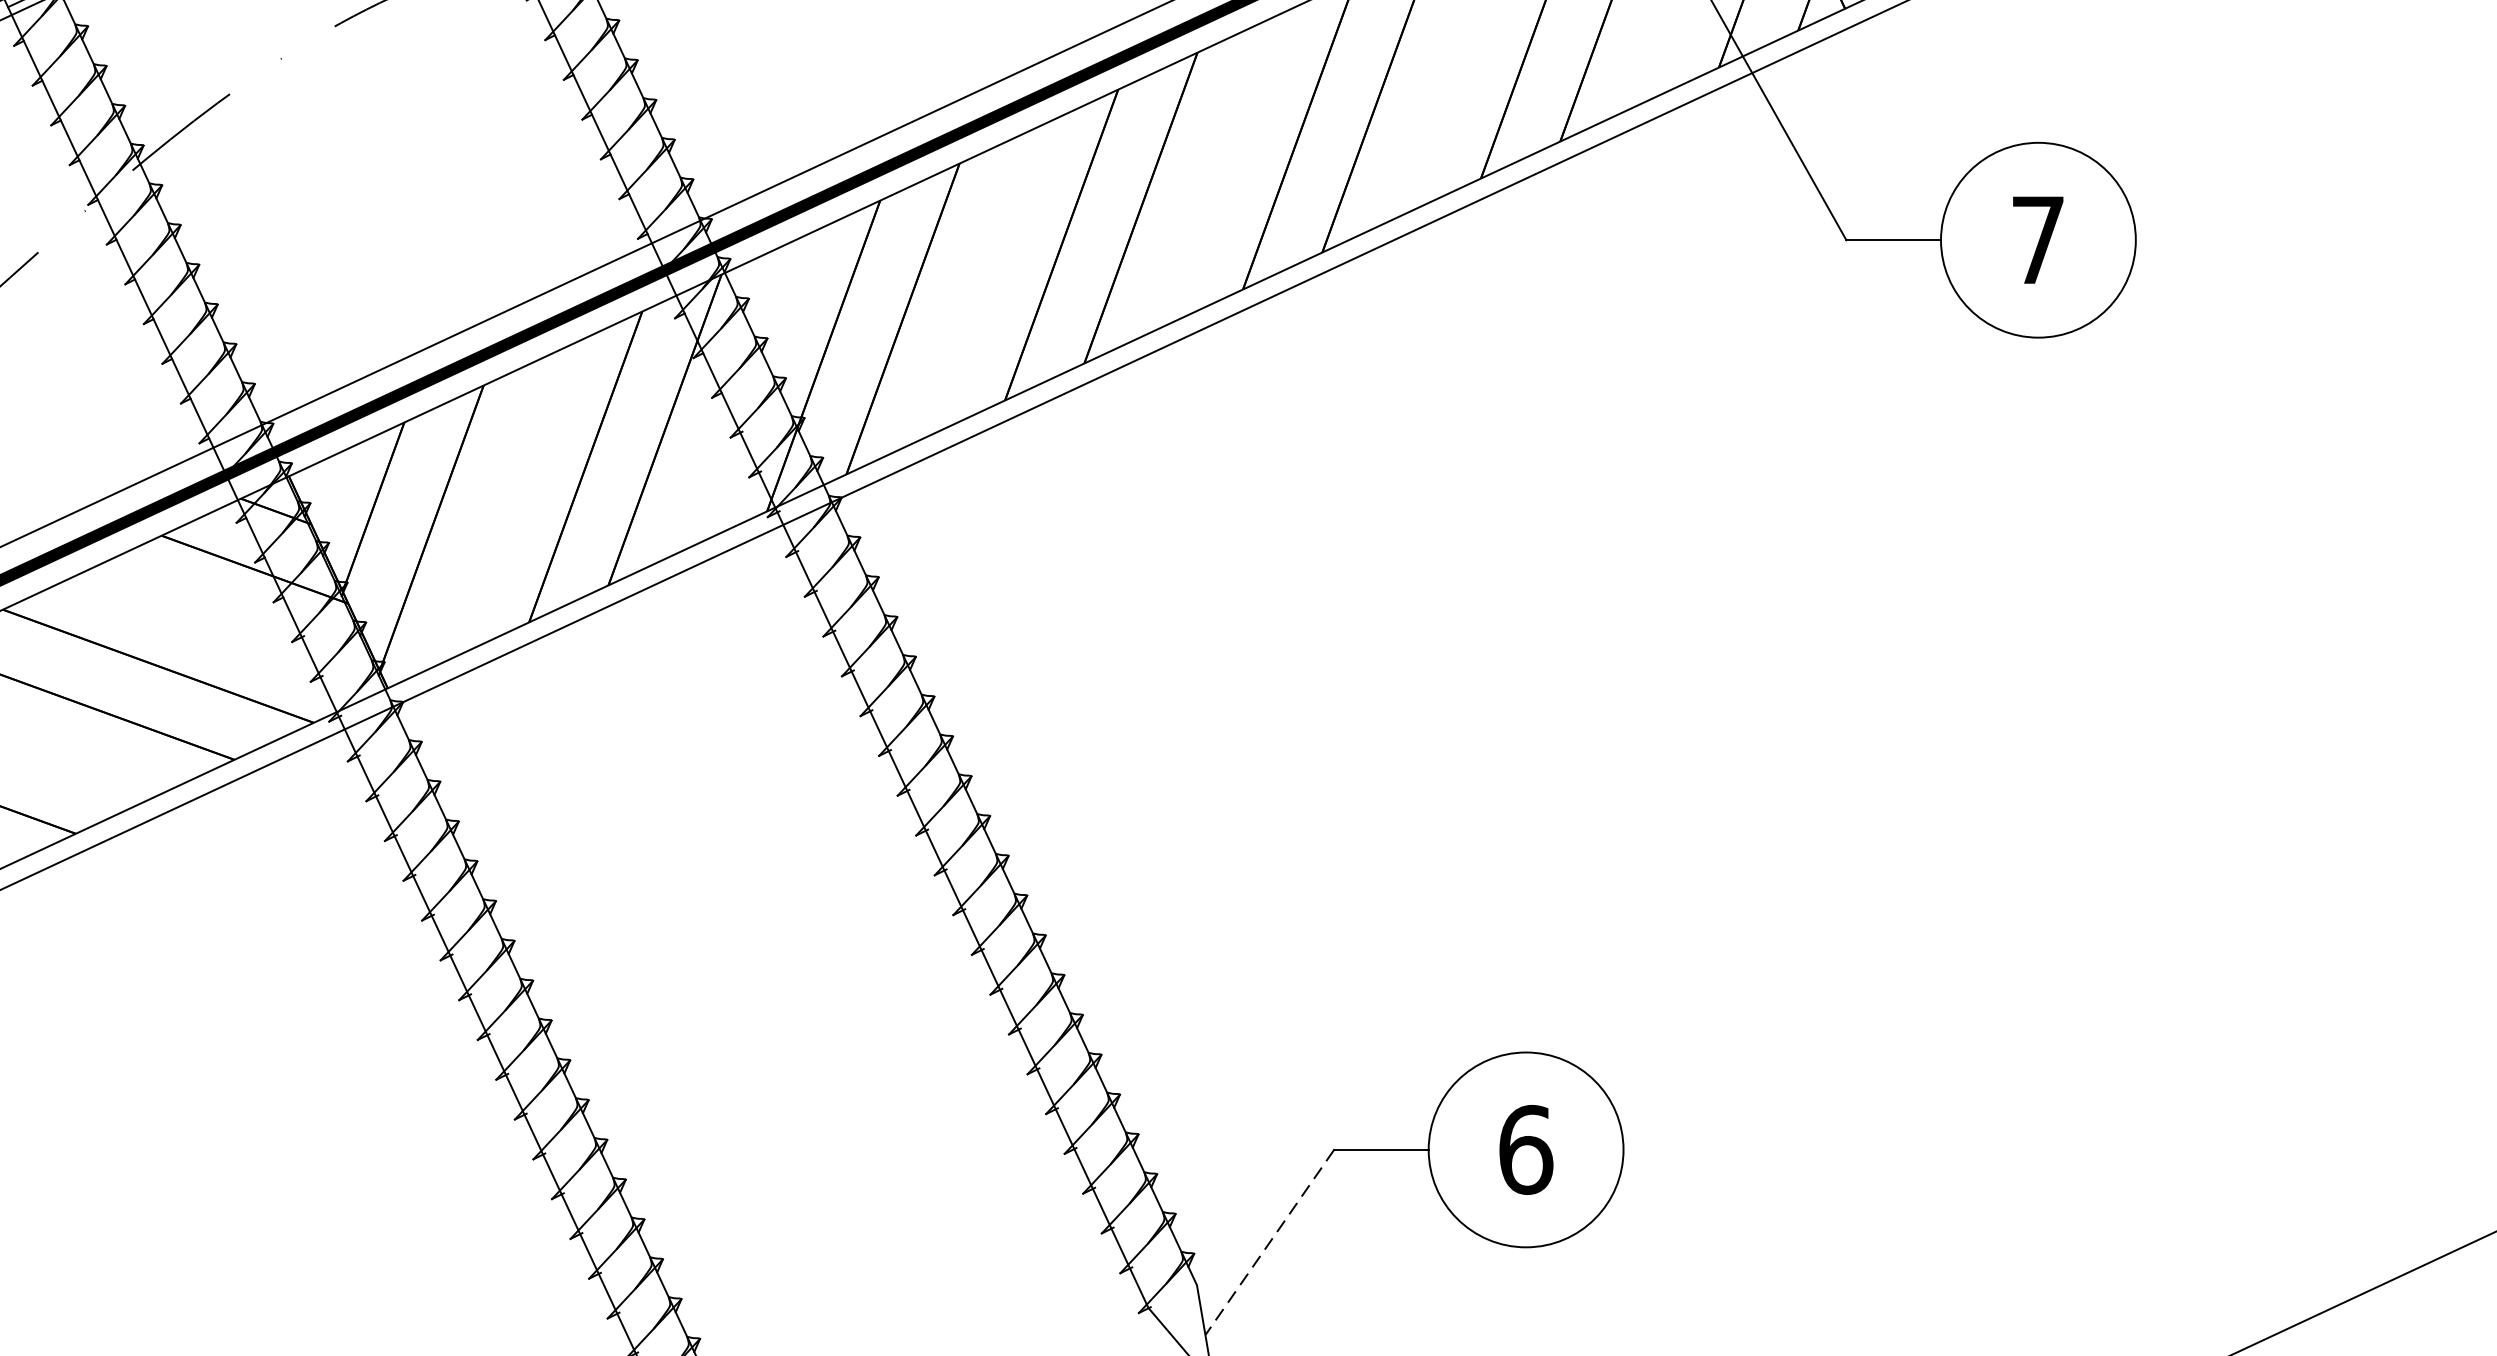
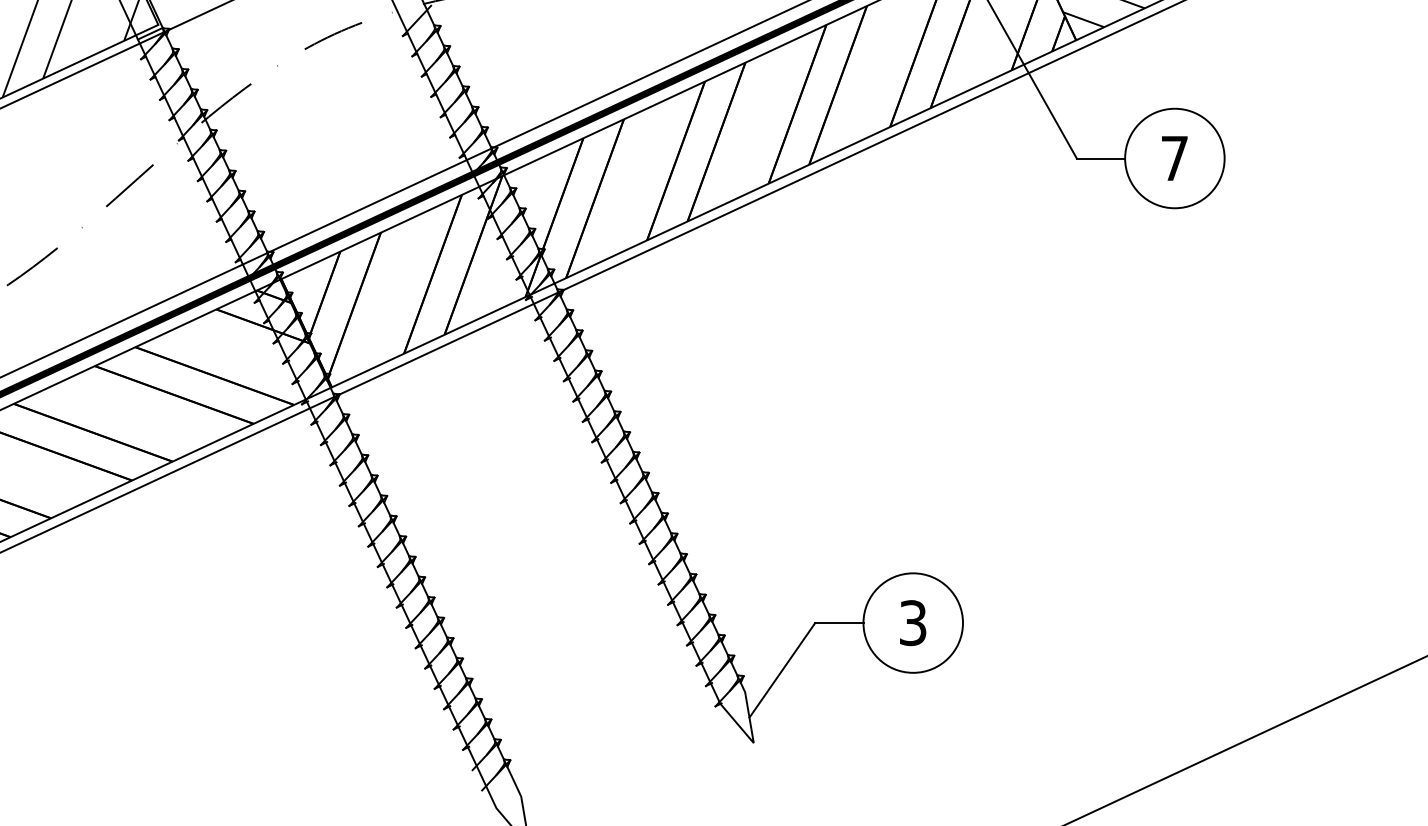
text: (1526, 1150) -> (913, 623), 6 -> 3
line: (1270, 1242) -> (782, 670), dashed -> solid

